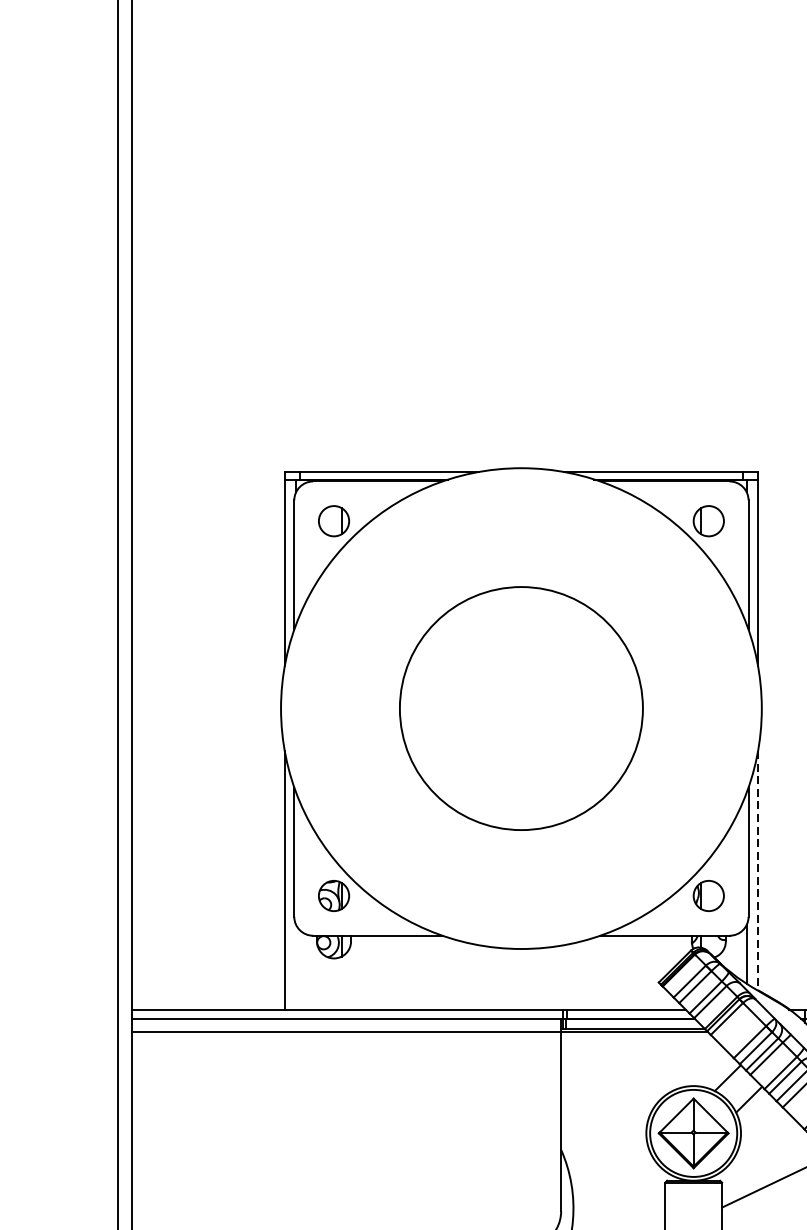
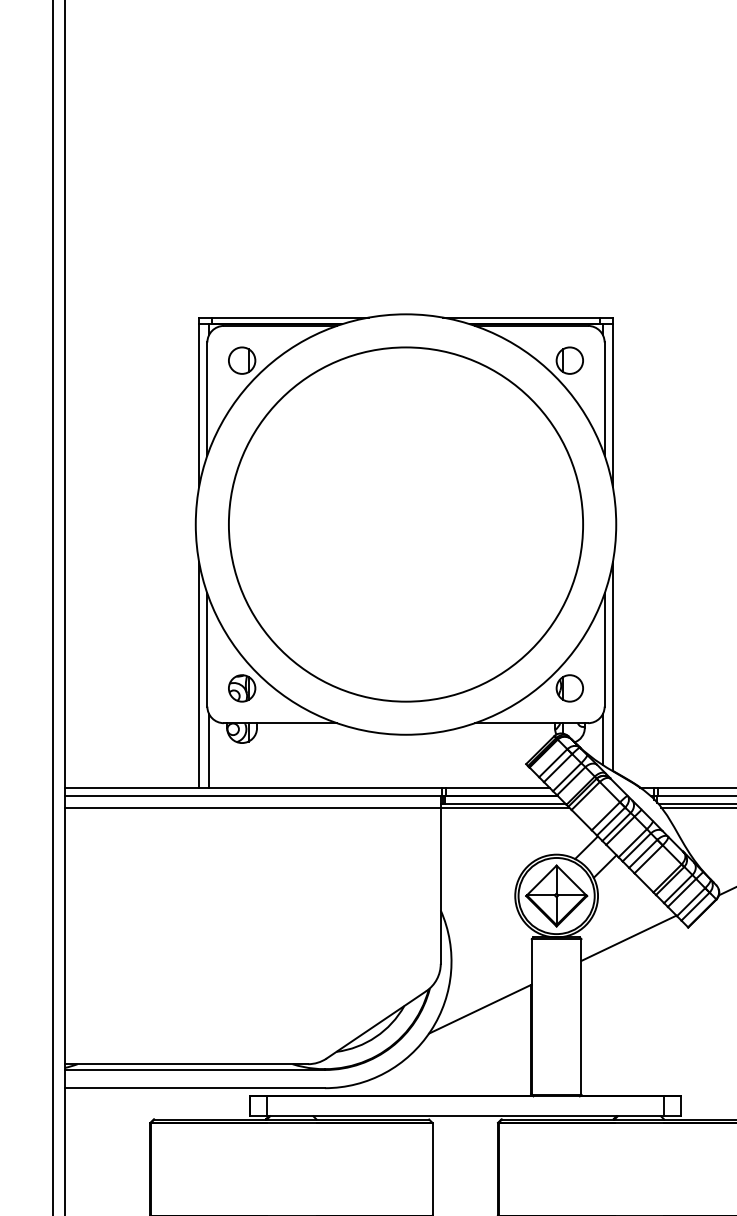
circle: (520, 708) -> (405, 524), size x1.67
line: (757, 870) -> (612, 666), dashed -> solid
line: (296, 966) -> (209, 750), added

